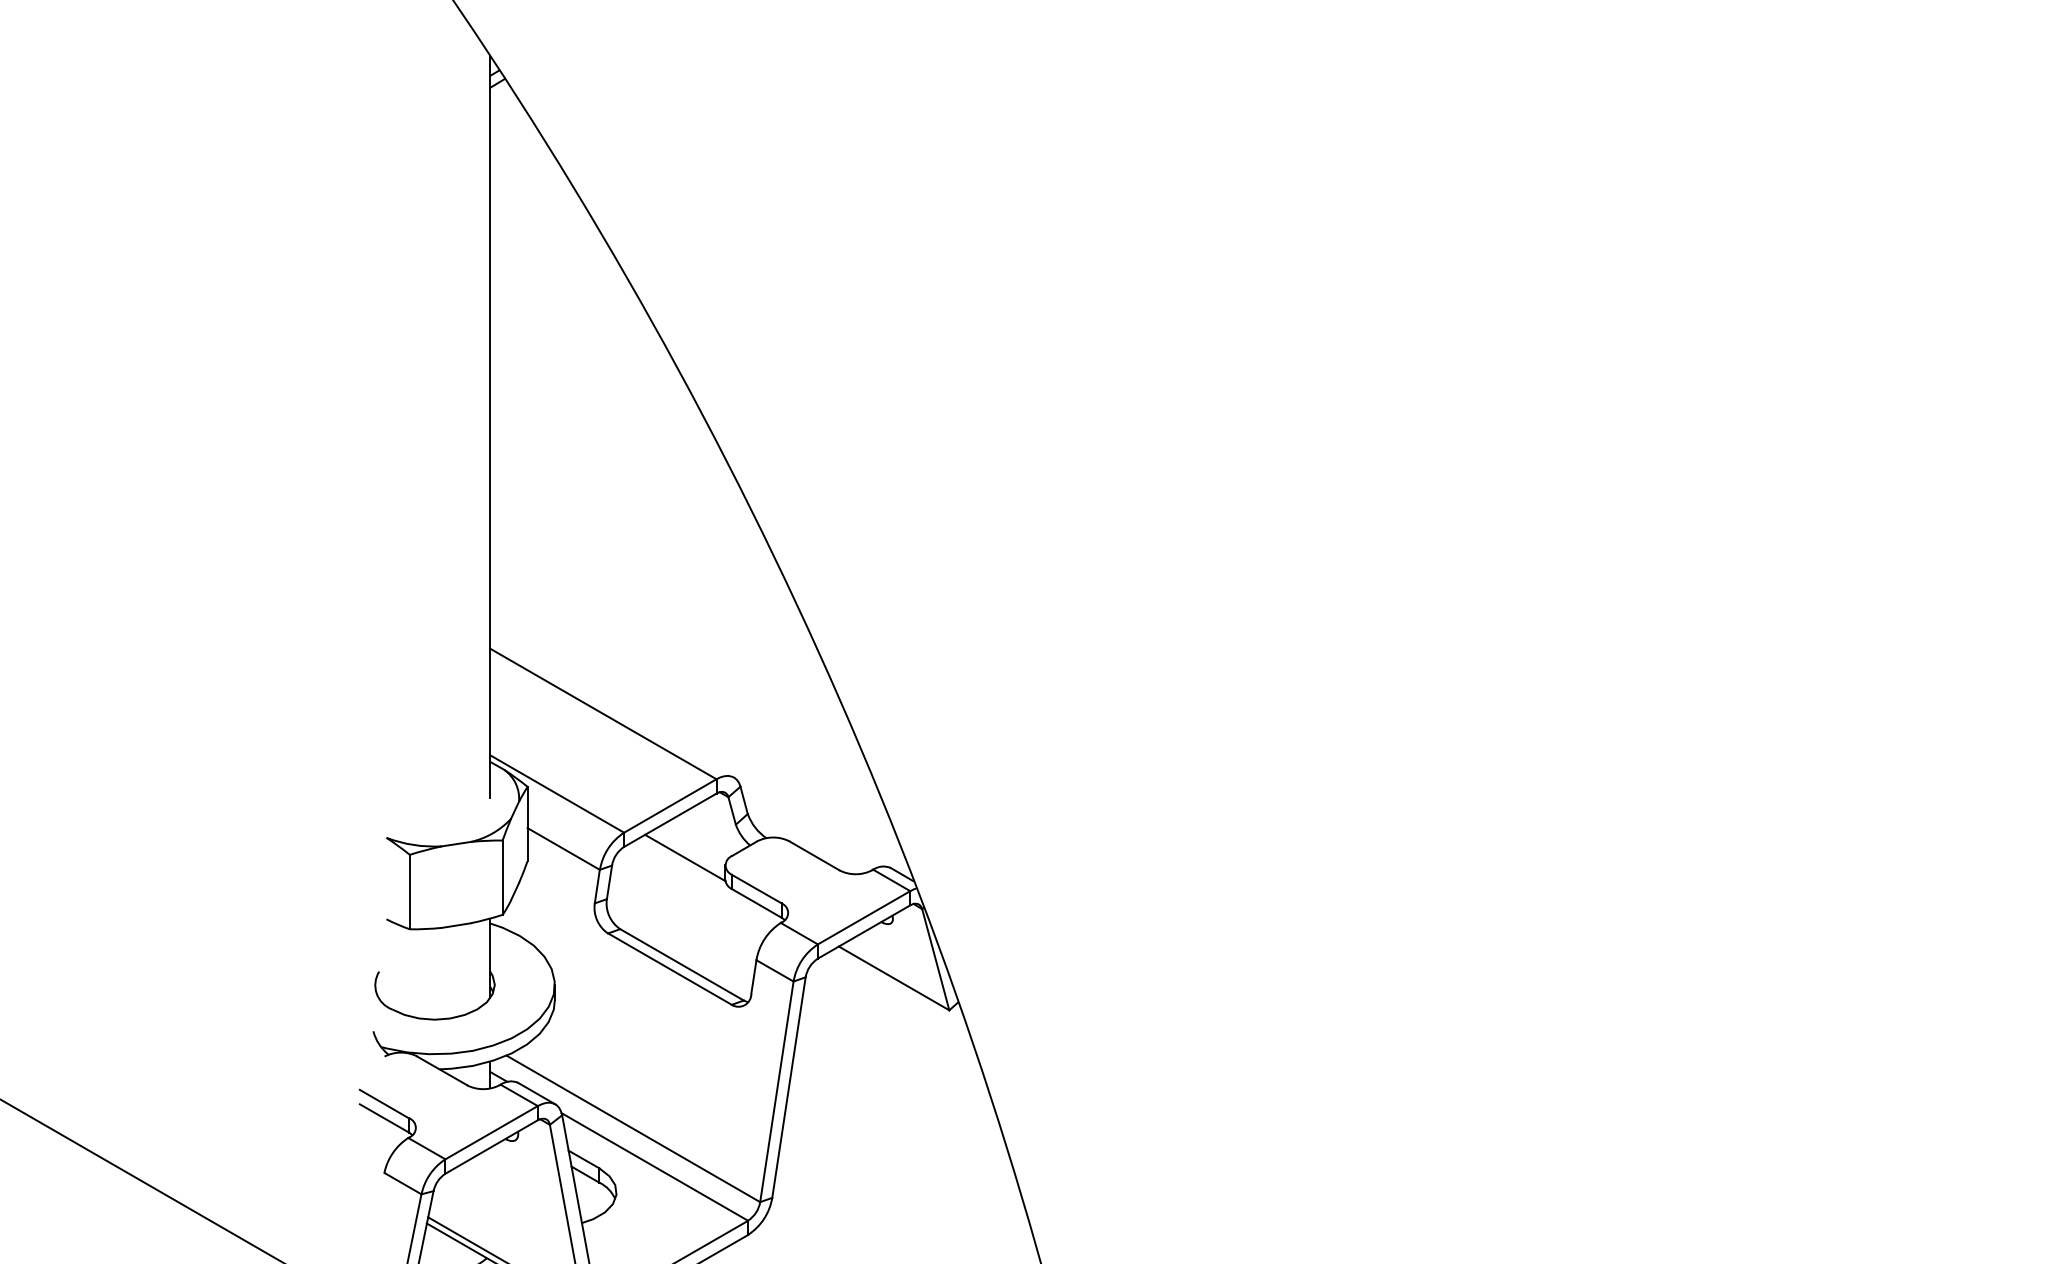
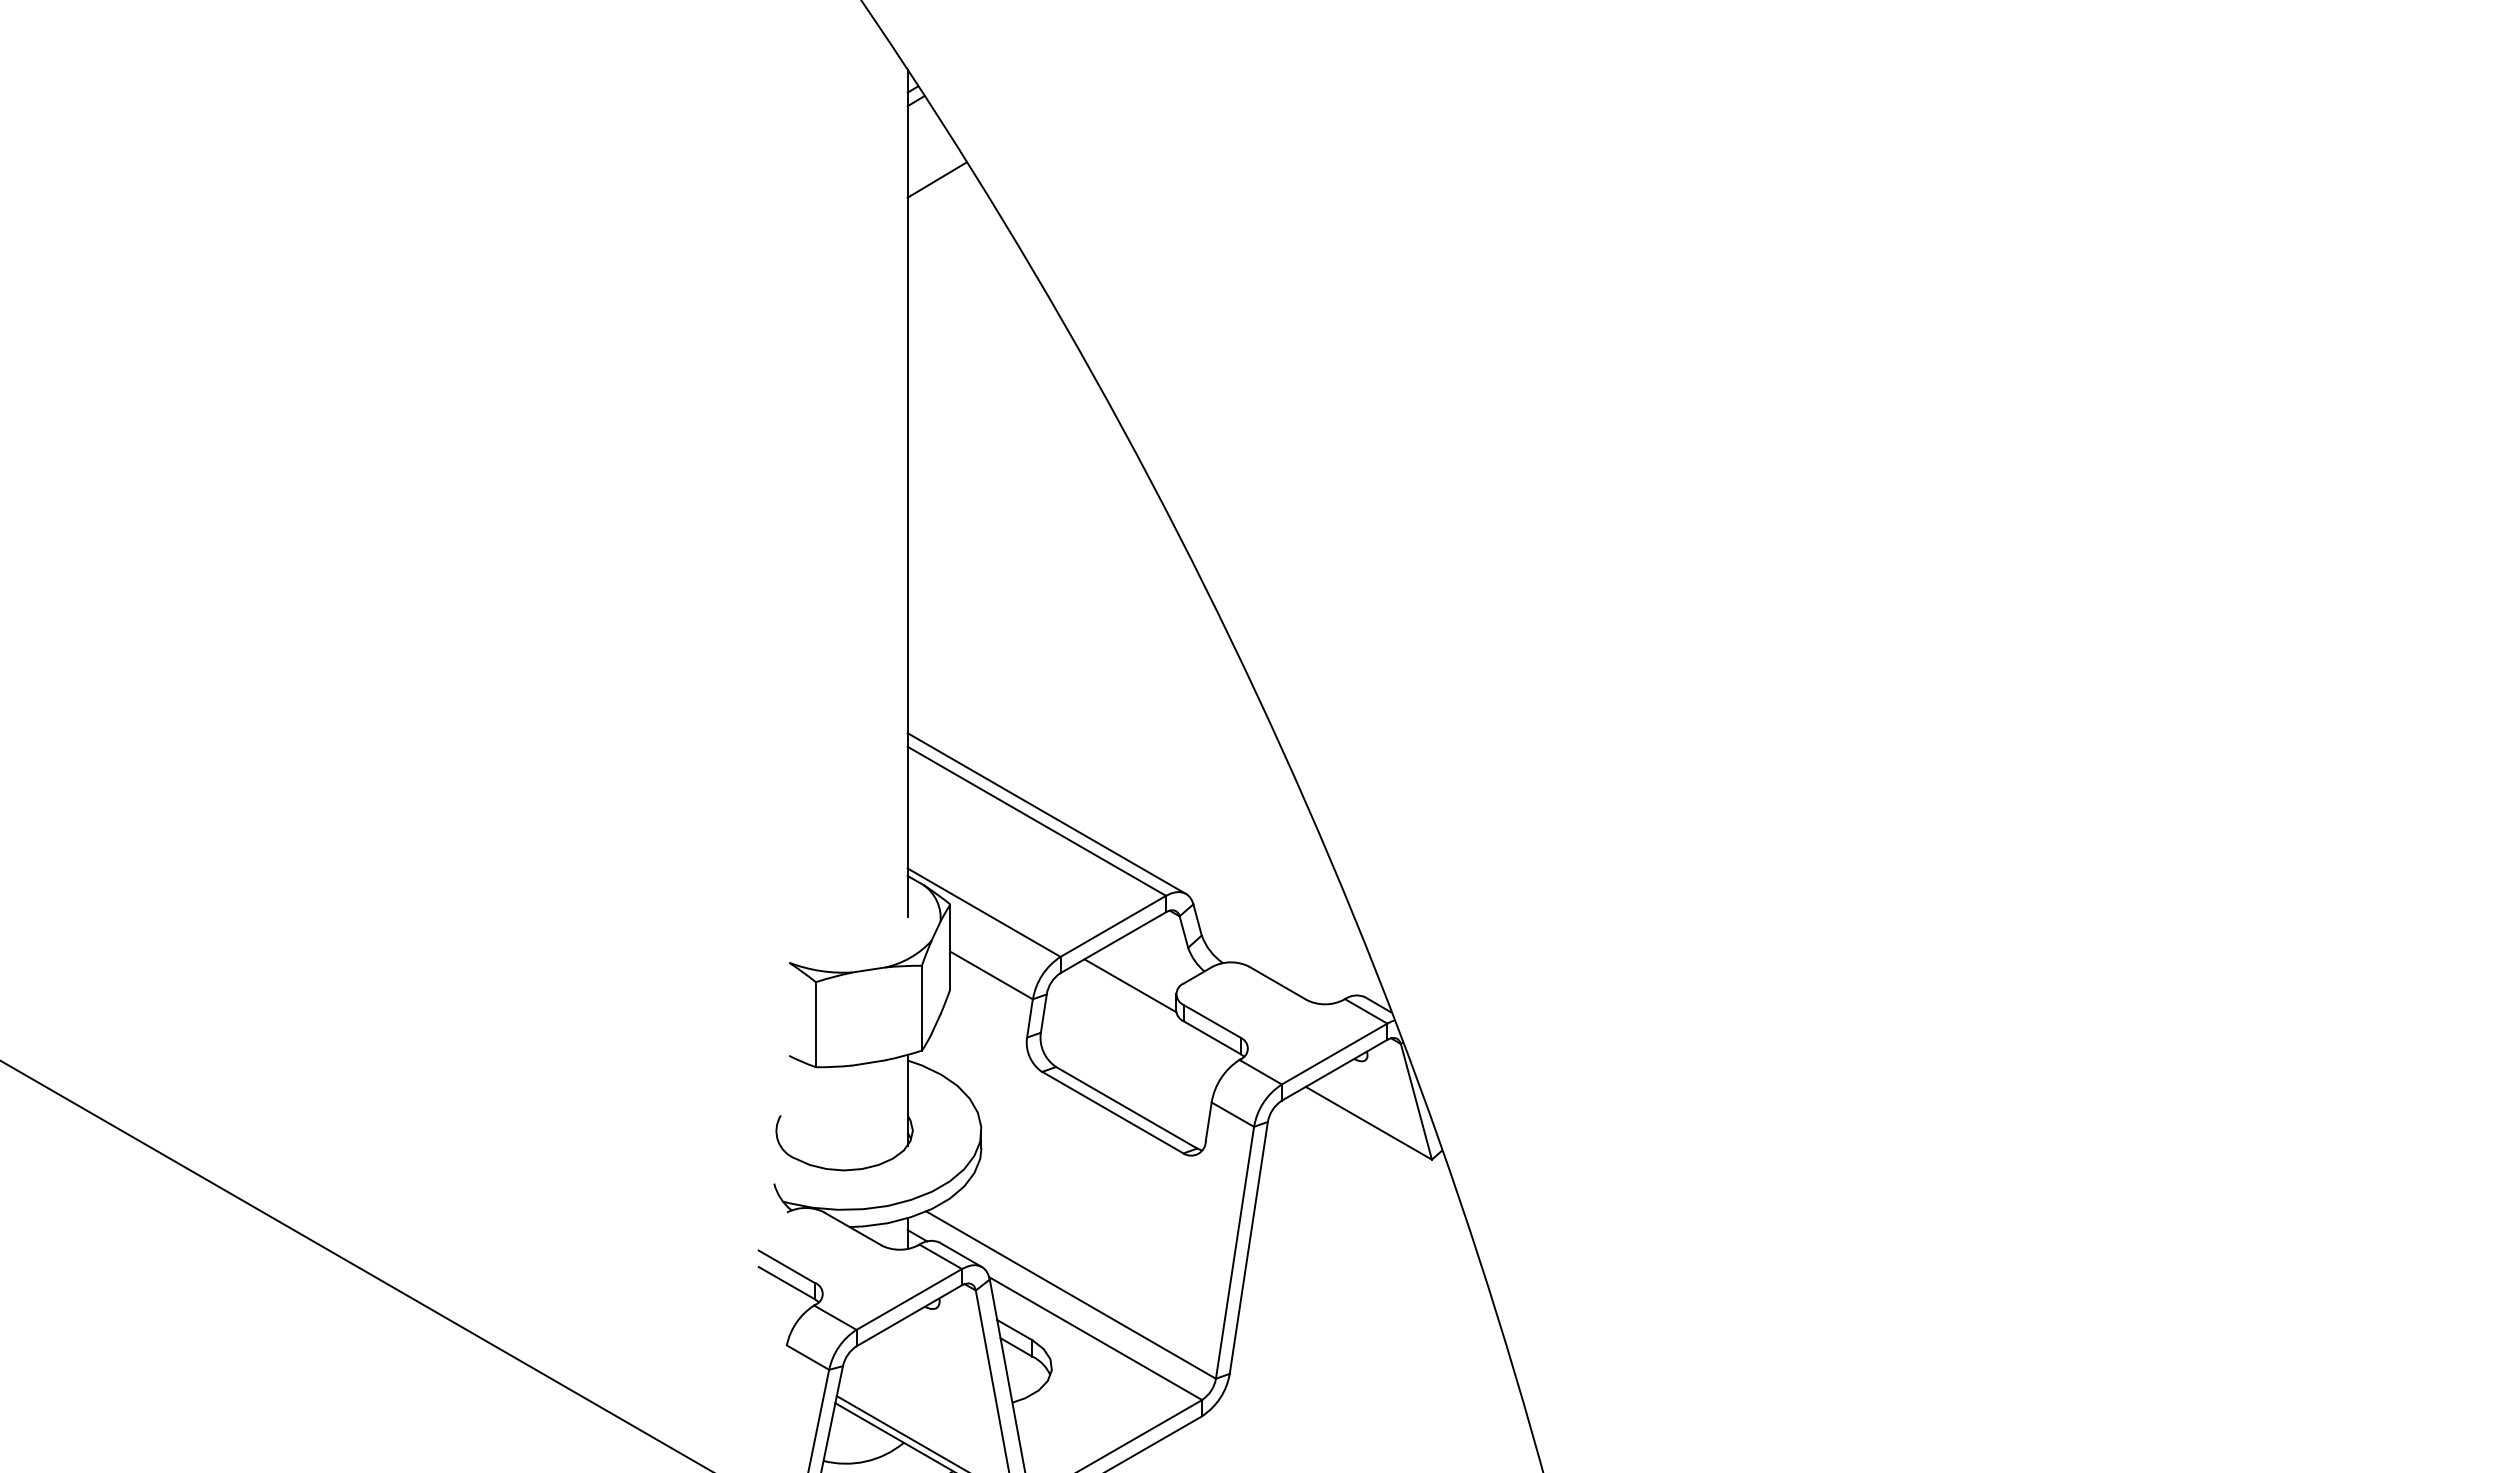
line: (515, 151) -> (936, 179), added
line: (611, 707) -> (1046, 813), added

